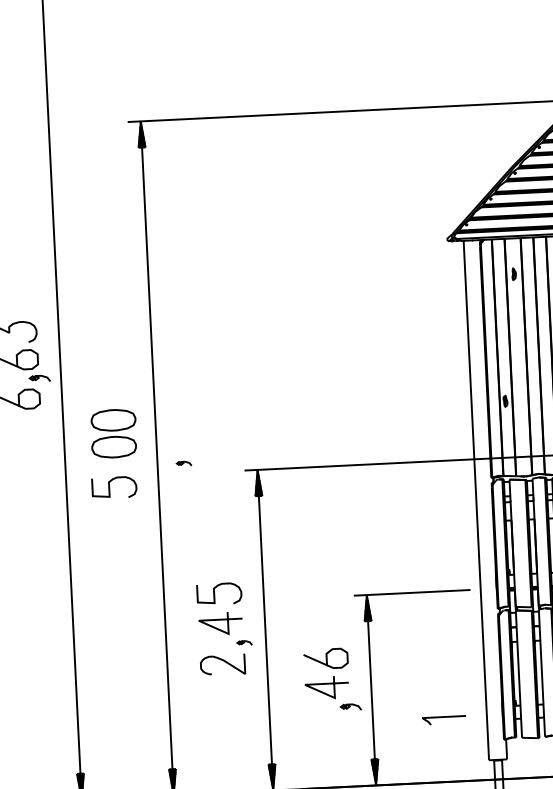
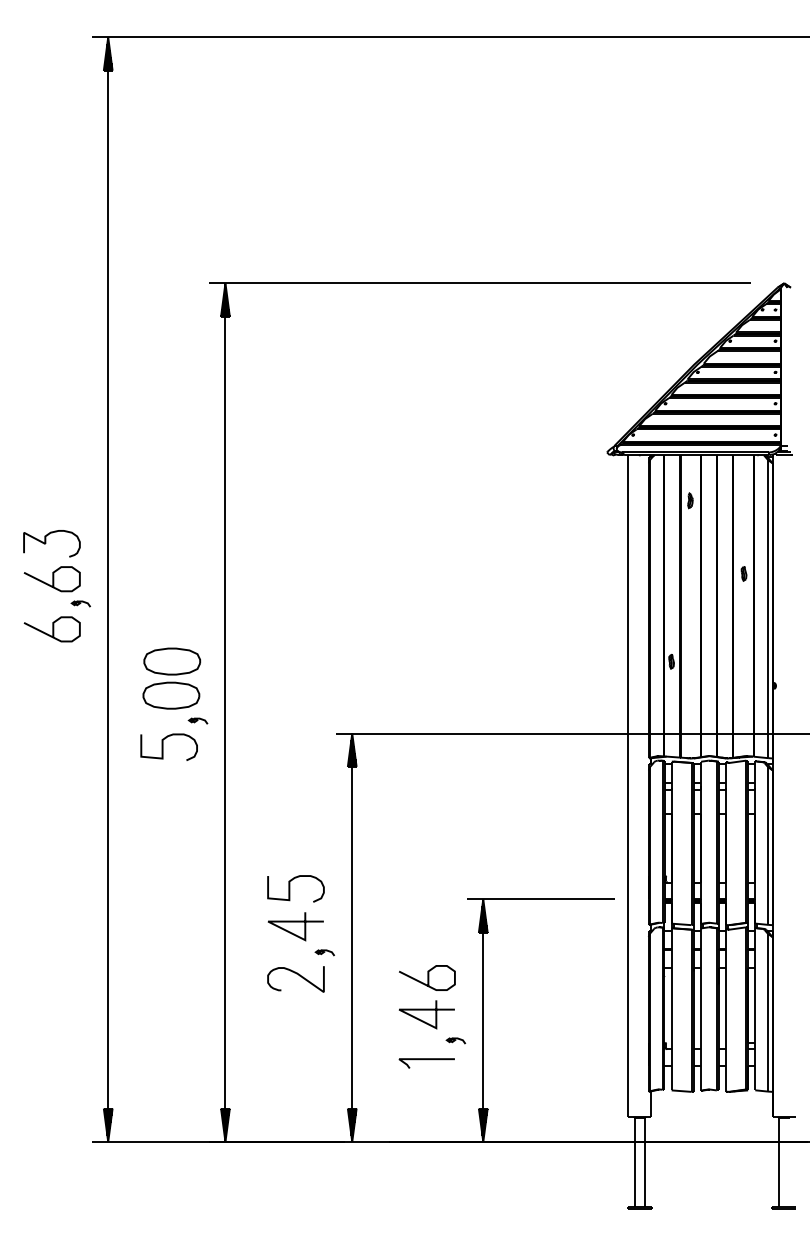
part: (39, 378) -> (80, 603), size x0.71
part: (183, 463) -> (197, 720), moved
part: (350, 706) -> (455, 1040), size x0.71
line: (443, 718) -> (426, 1060), moved

